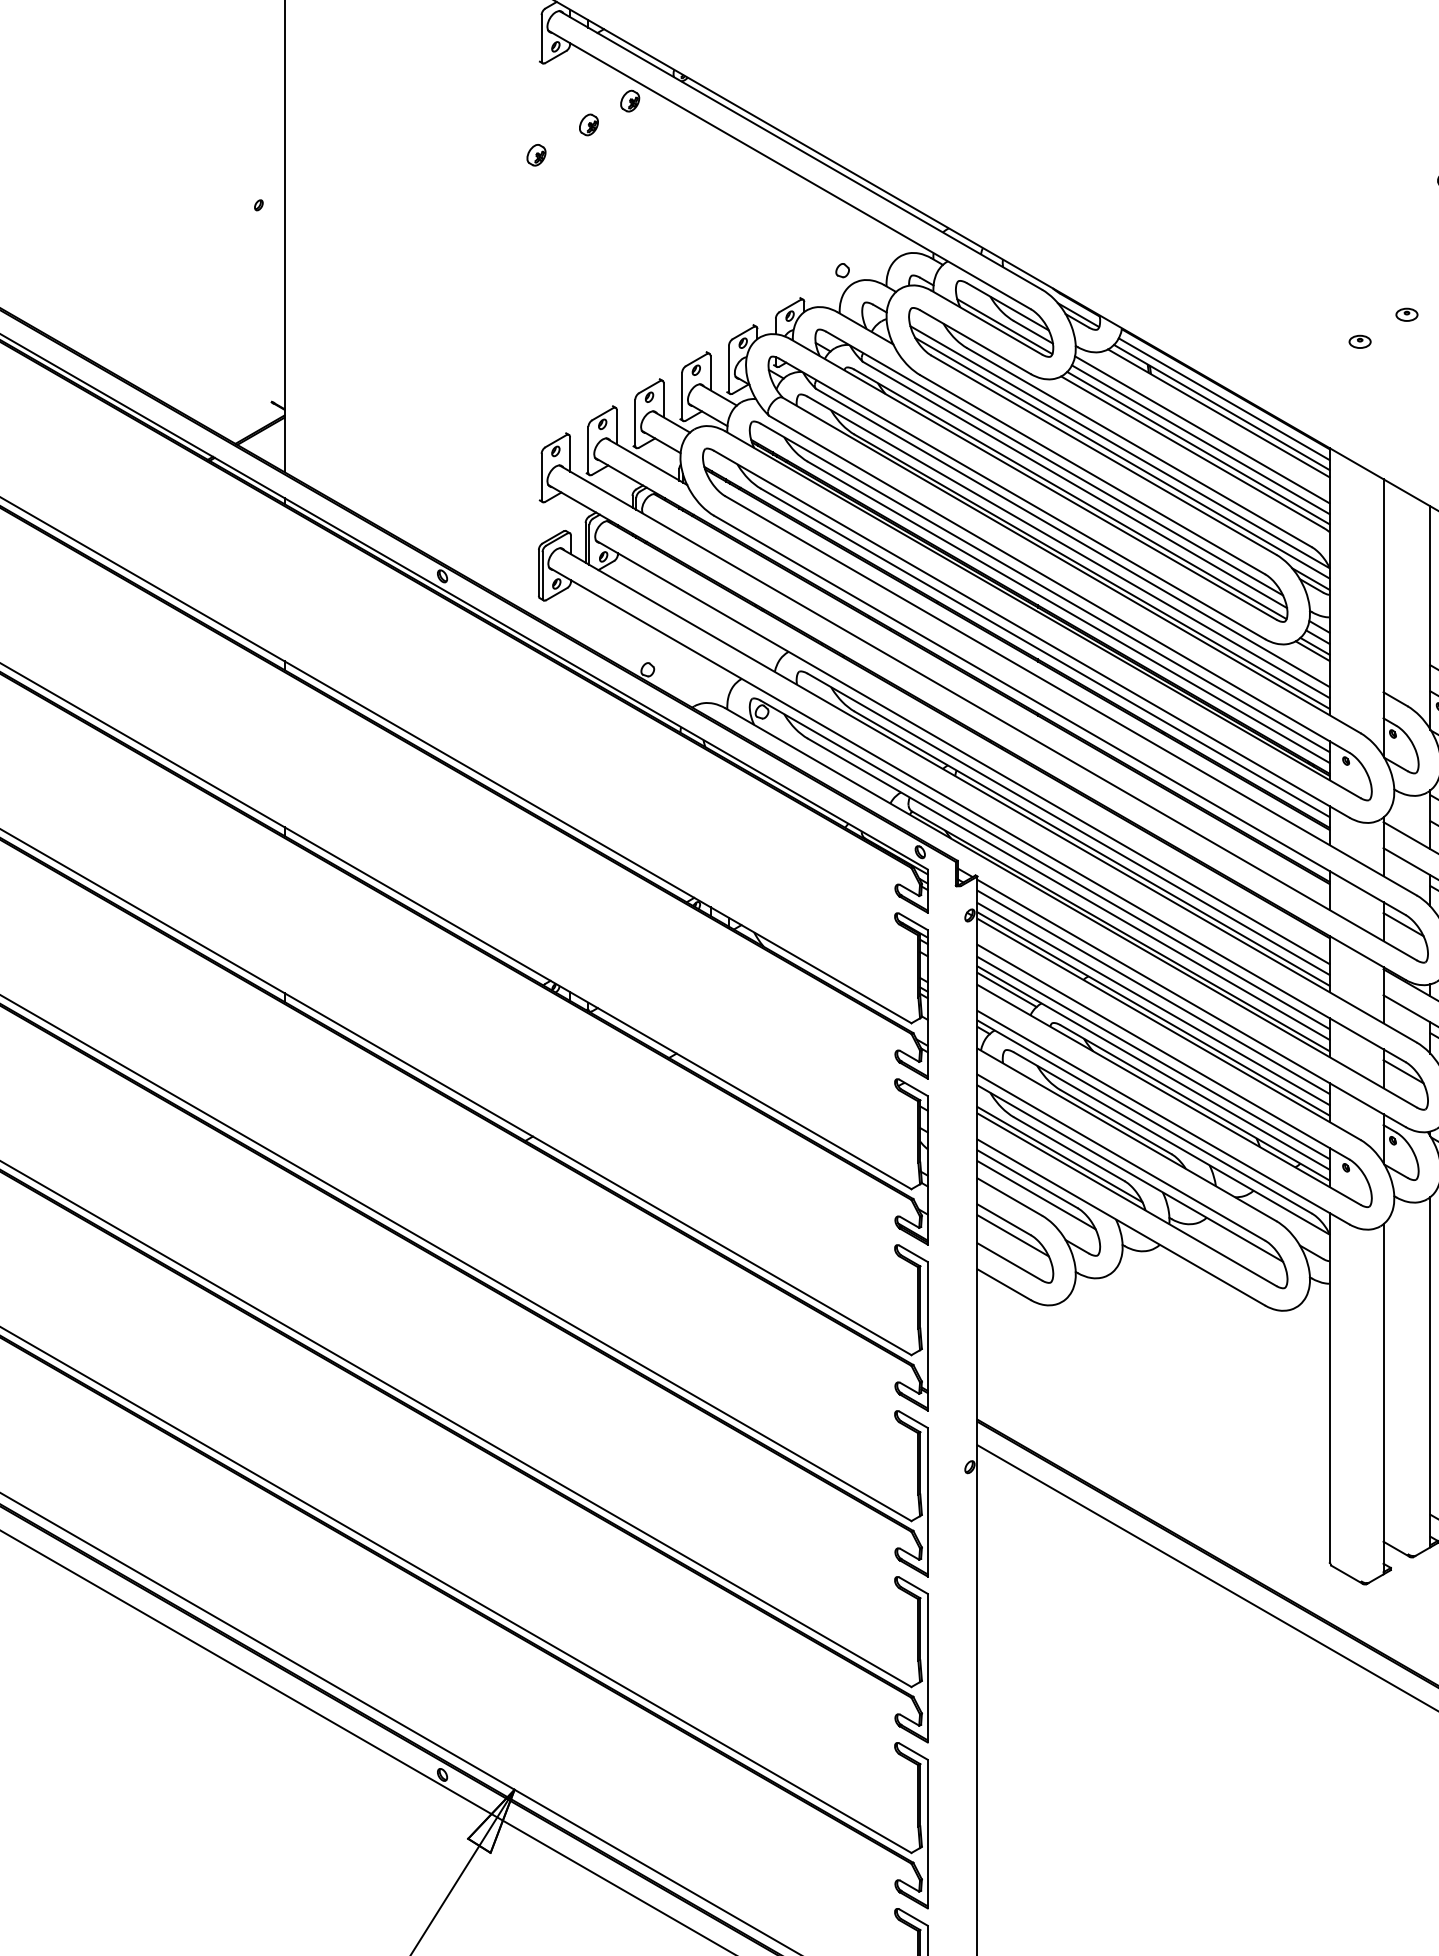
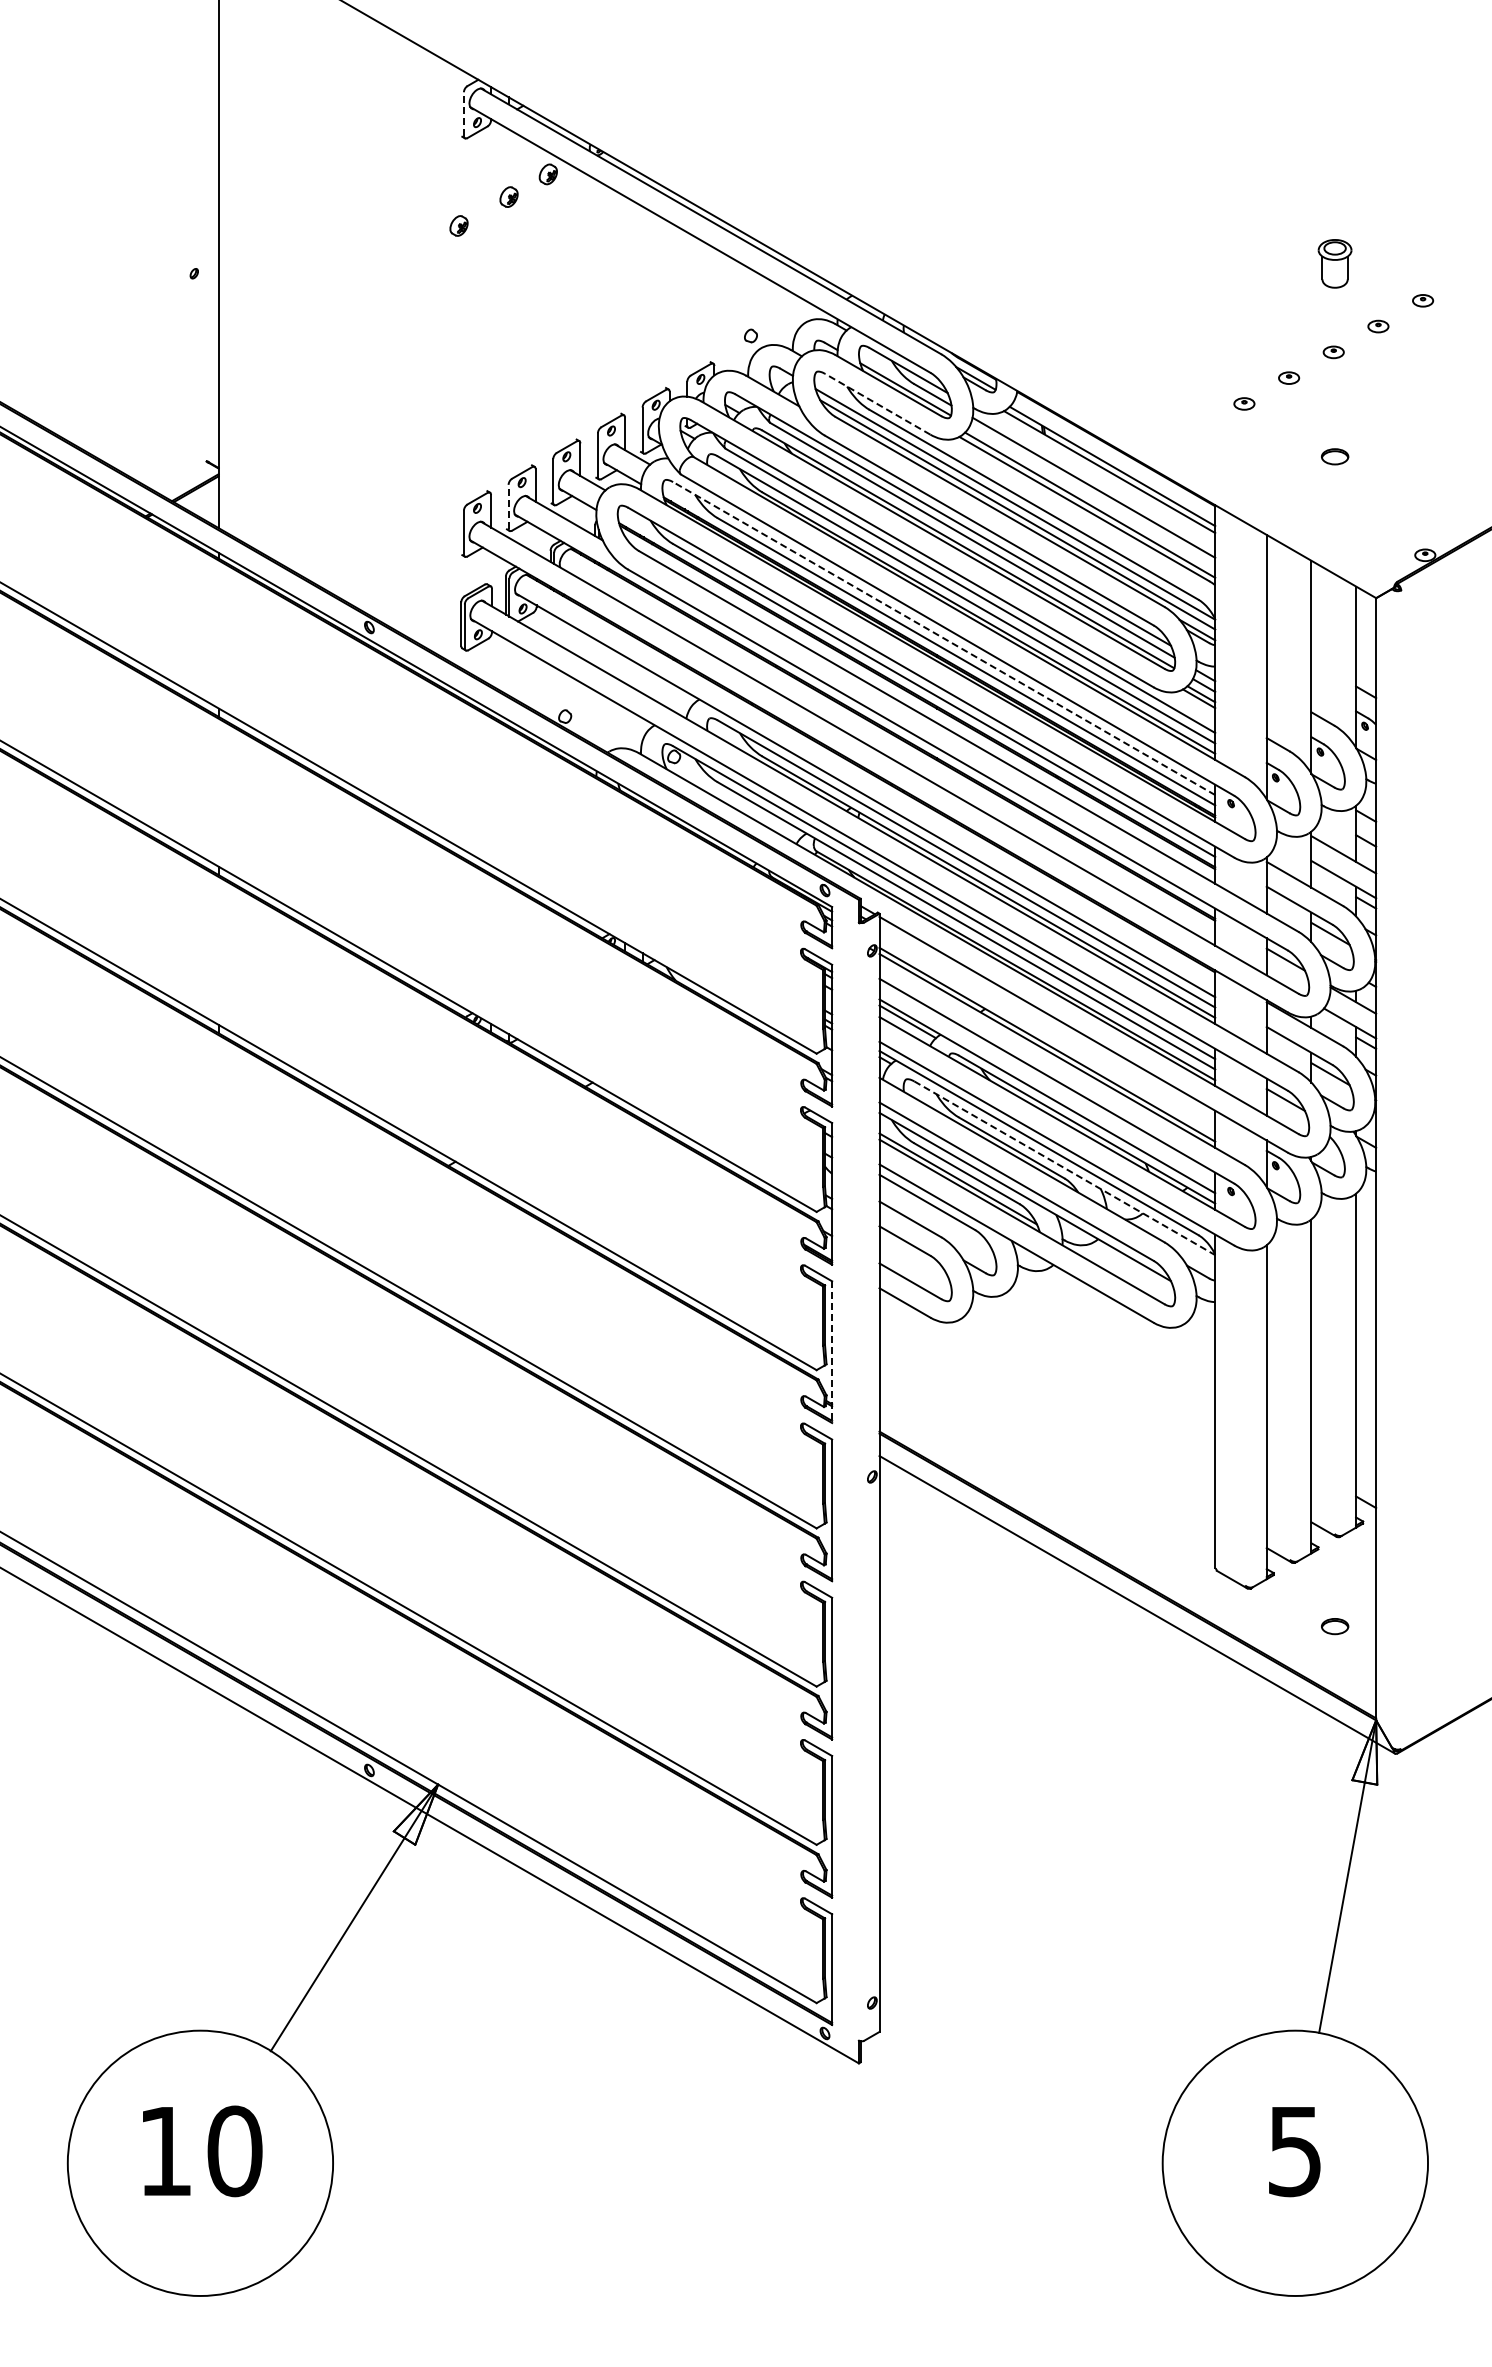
line: (541, 38) -> (463, 114), solid -> dashed
line: (975, 342) -> (877, 404), solid -> dashed
line: (1223, 399) -> (1114, 458), removed
line: (1200, 439) -> (1092, 497), removed
line: (588, 449) -> (508, 506), solid -> dashed
line: (1045, 587) -> (944, 638), solid -> dashed
line: (1153, 992) -> (1047, 1024), removed
line: (1153, 1003) -> (1047, 1034), removed
line: (1153, 1057) -> (1047, 1086), removed
line: (1171, 1143) -> (1064, 1168), solid -> dashed
line: (1036, 1195) -> (935, 1217), removed
line: (1013, 1234) -> (913, 1255), removed
line: (928, 1336) -> (832, 1352), solid -> dashed

